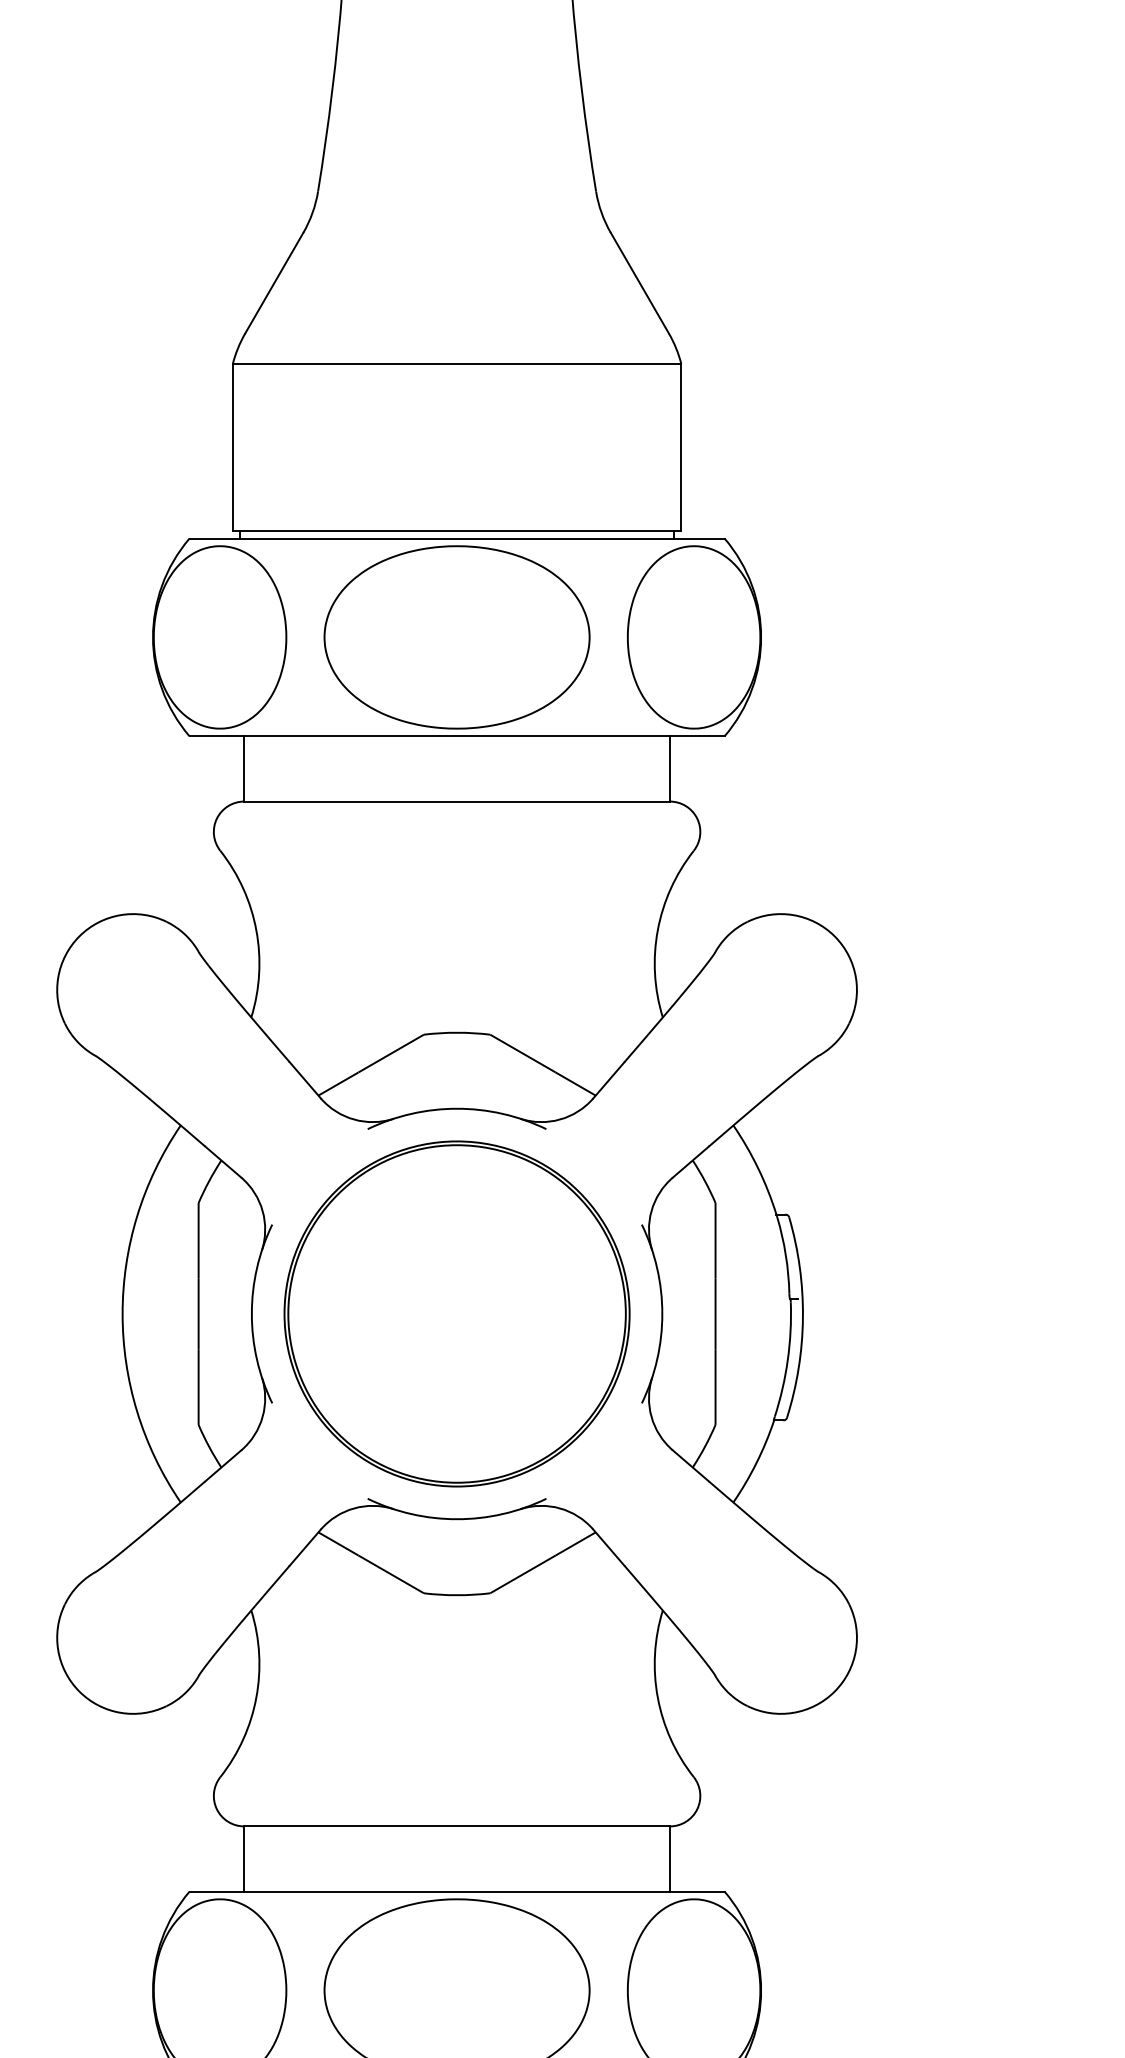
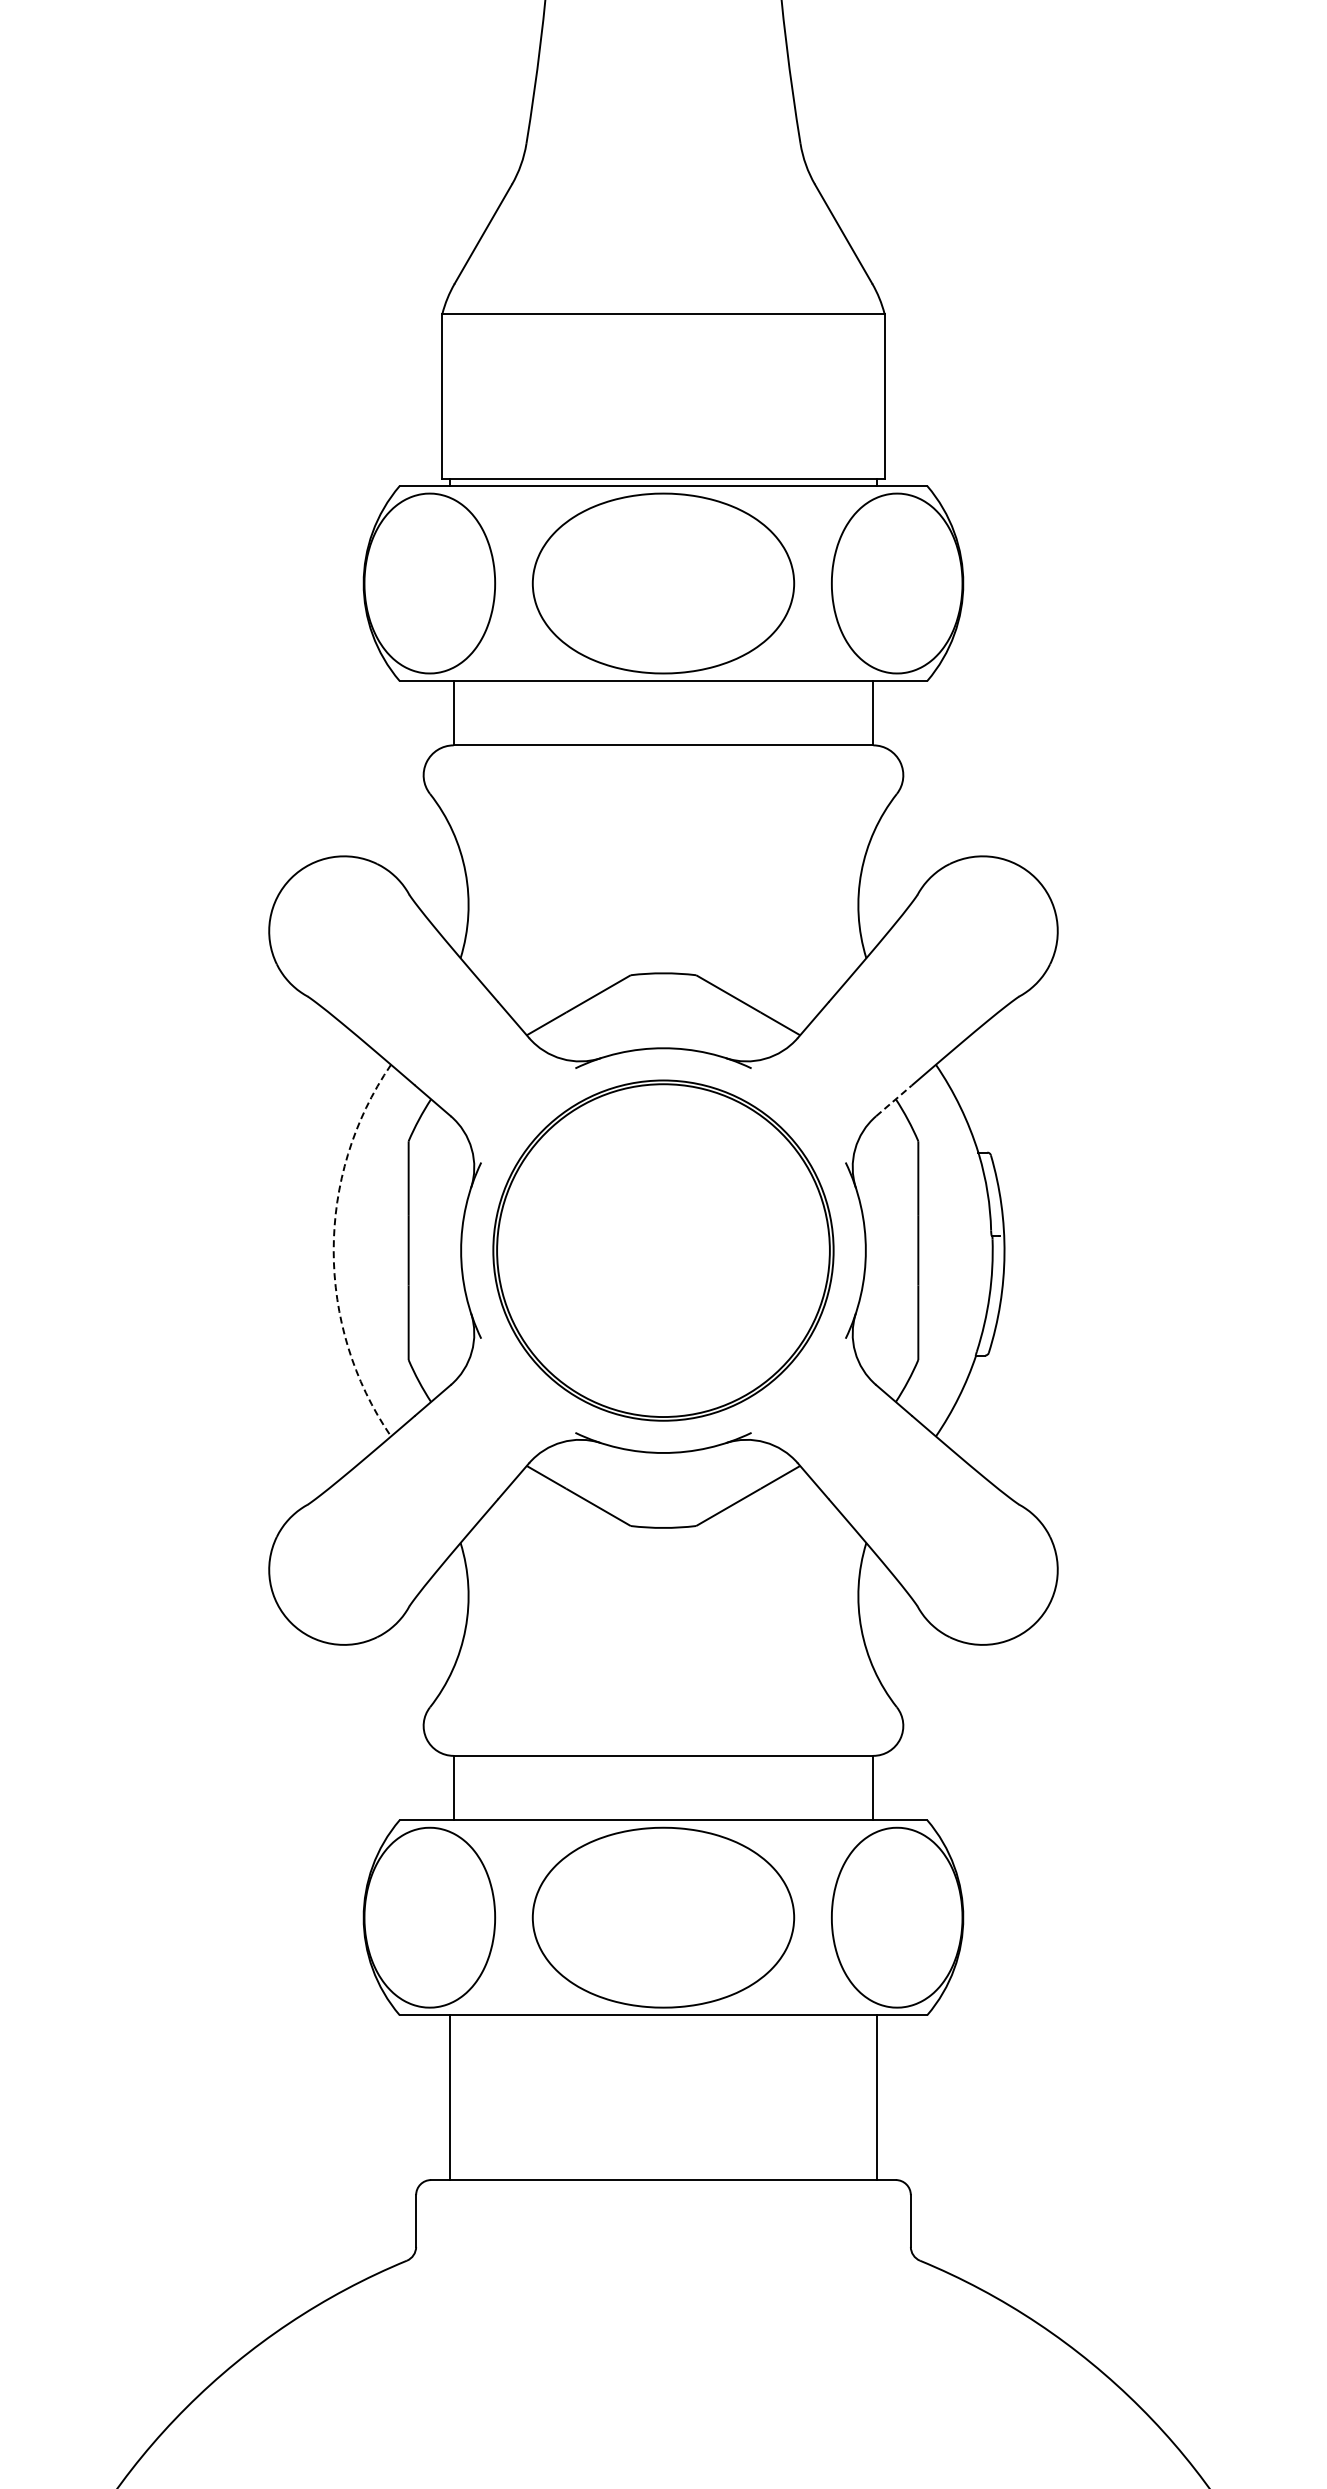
line: (690, 1161) -> (893, 1100), solid -> dashed
arc: (122, 1313) -> (333, 1250), solid -> dashed

